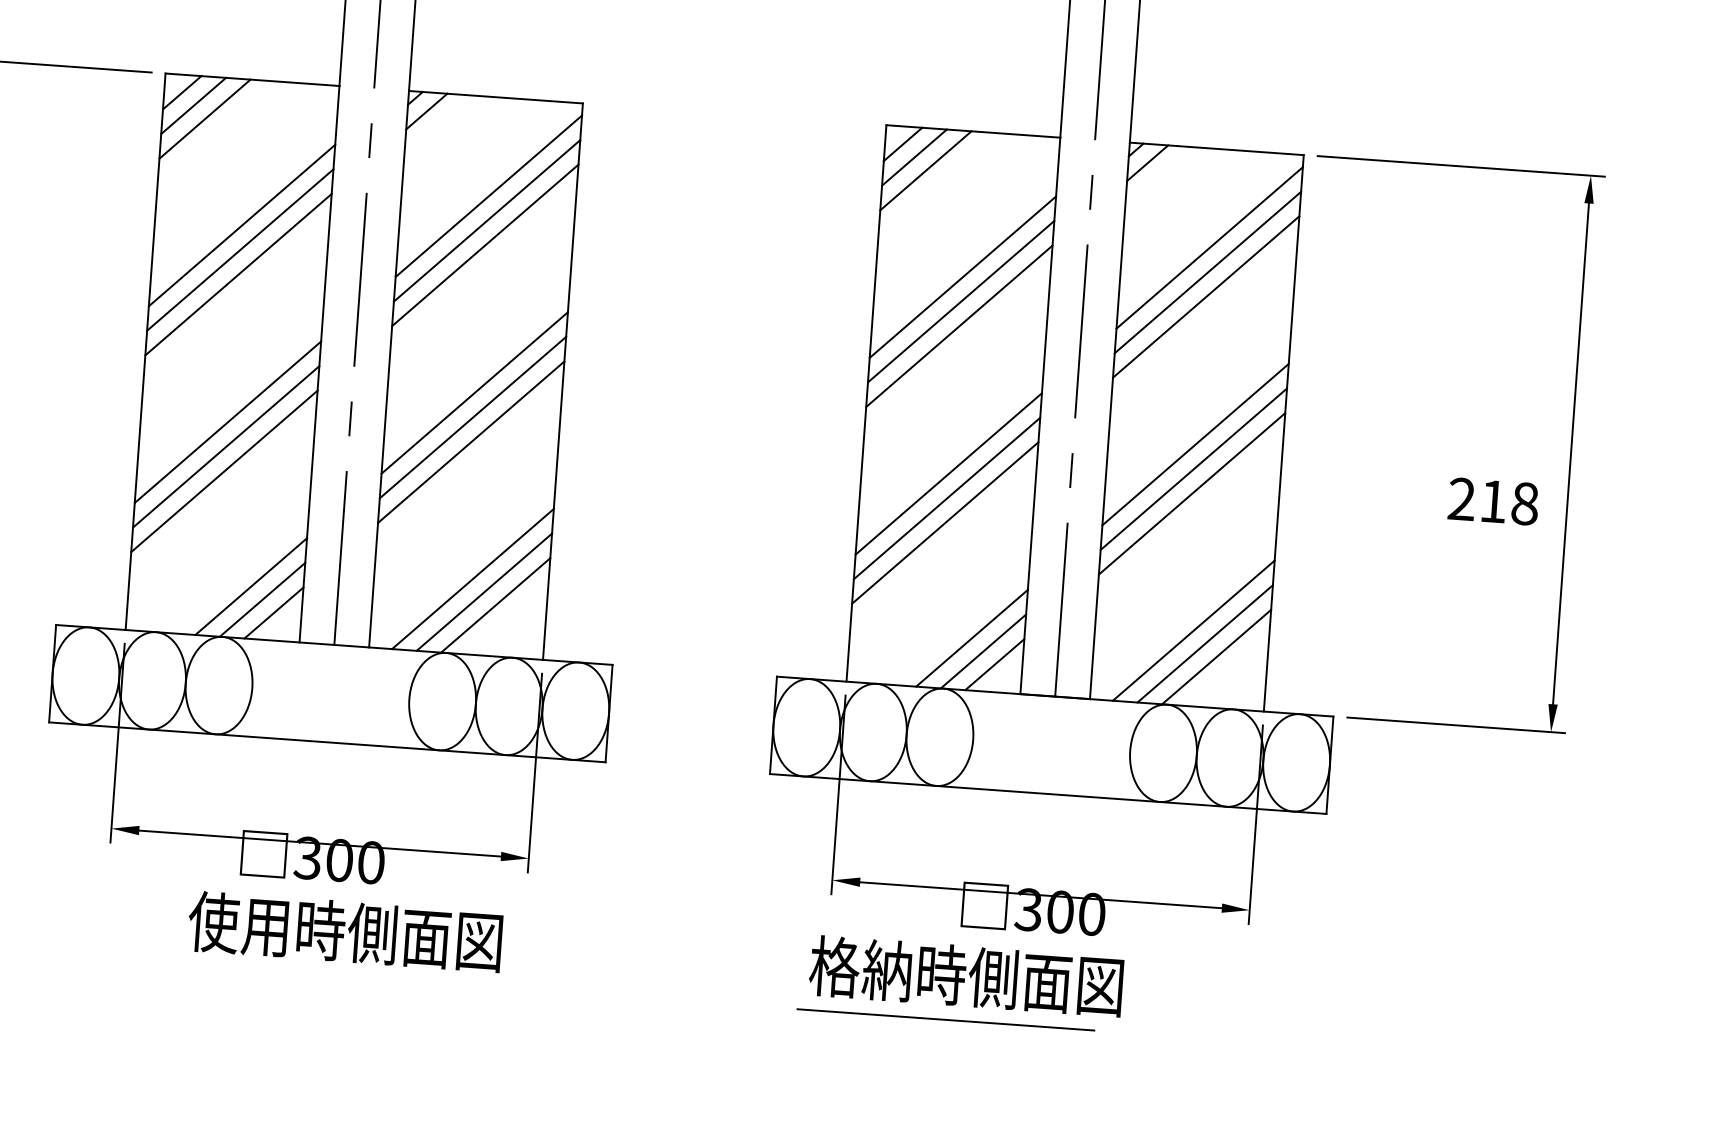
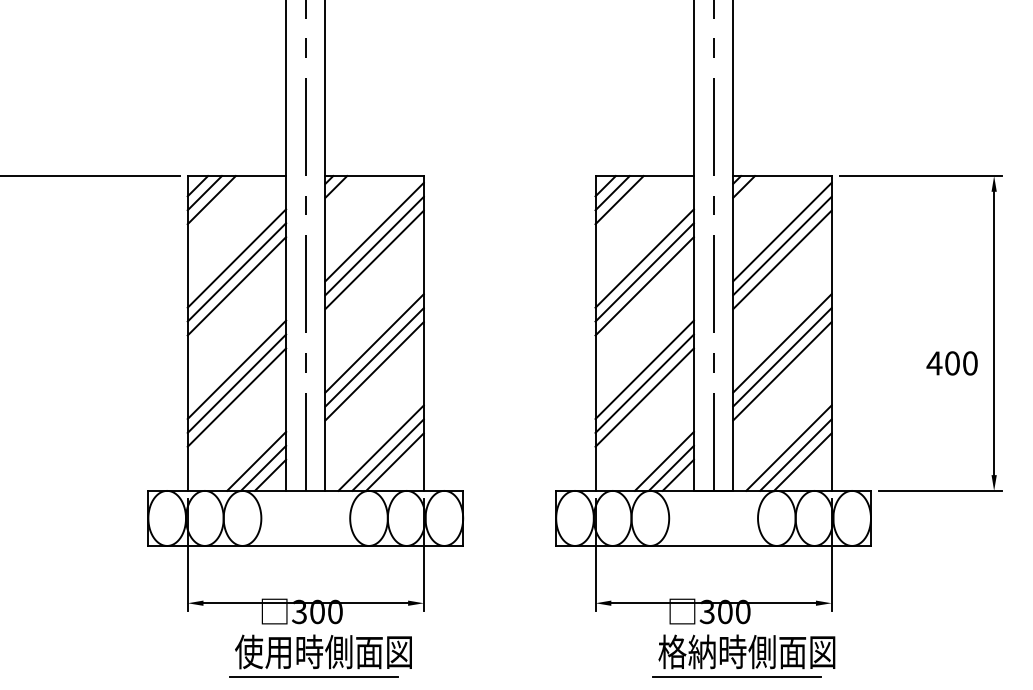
text: (1491, 501) -> (951, 363), 218 -> 400
line: (324, 975) -> (313, 677), added
part: (959, 982) -> (743, 655), moved

